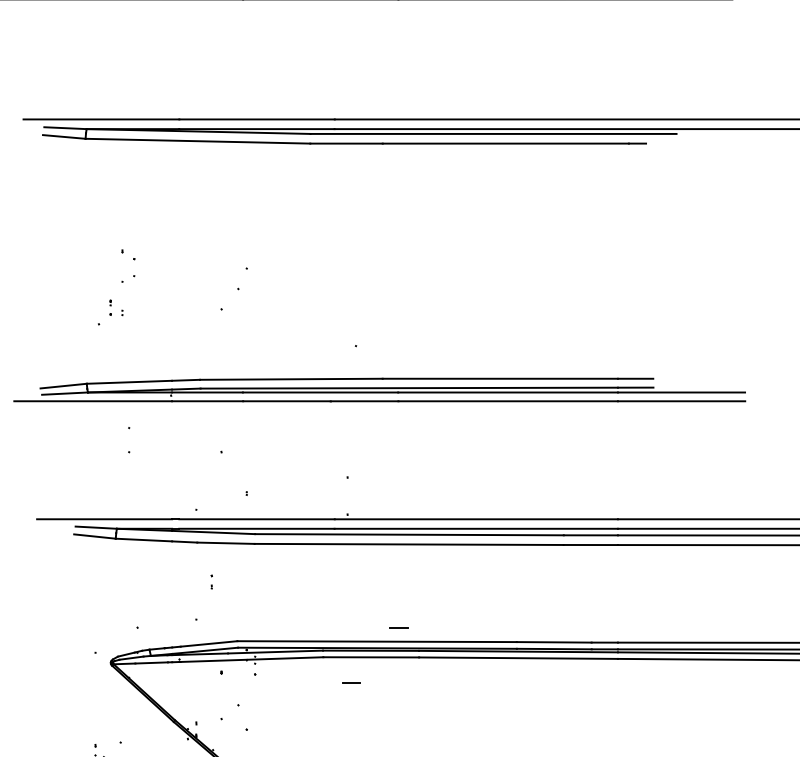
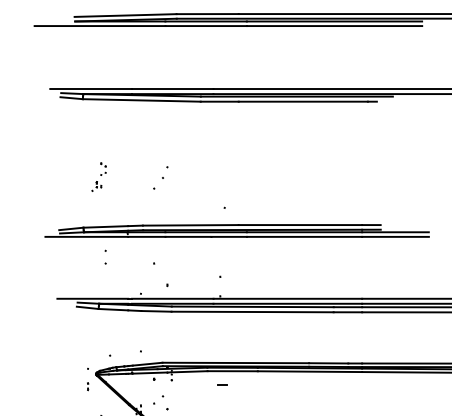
part: (115, 286) -> (98, 176), size x0.71
part: (212, 581) -> (88, 386), moved
line: (399, 627) -> (247, 355), removed

